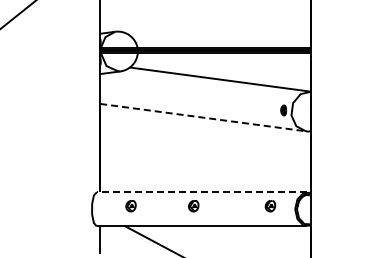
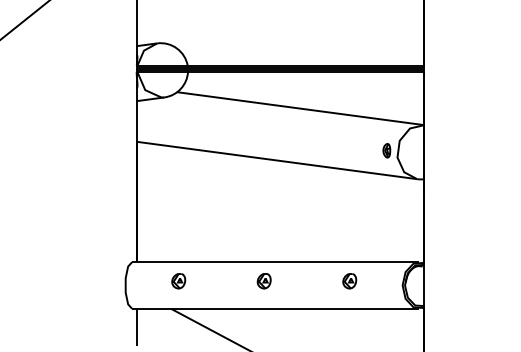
line: (203, 117) -> (277, 160), dashed -> solid
line: (201, 192) -> (274, 262), dashed -> solid
part: (270, 206) -> (349, 281), moved

